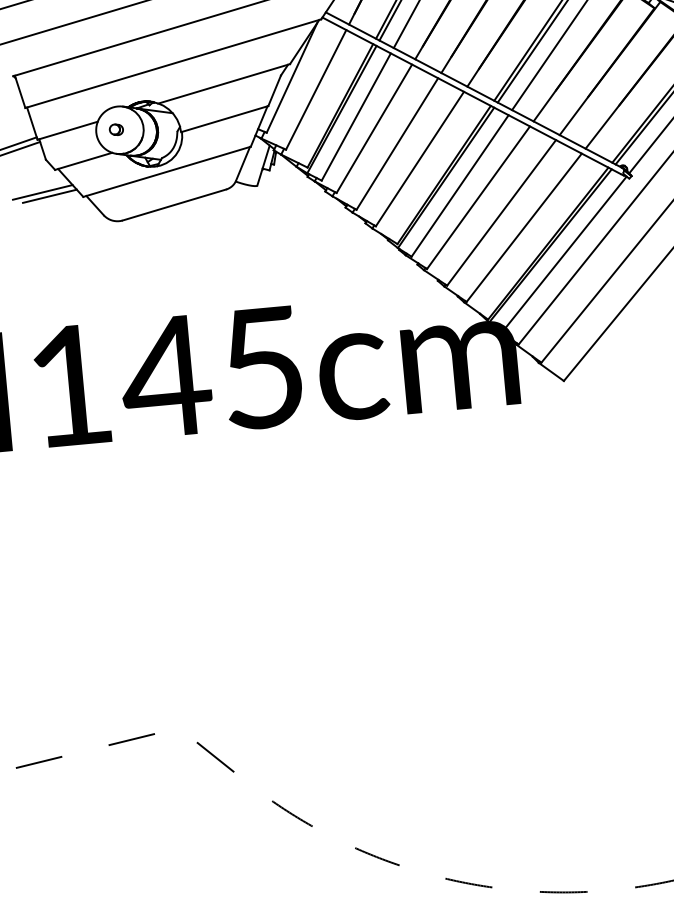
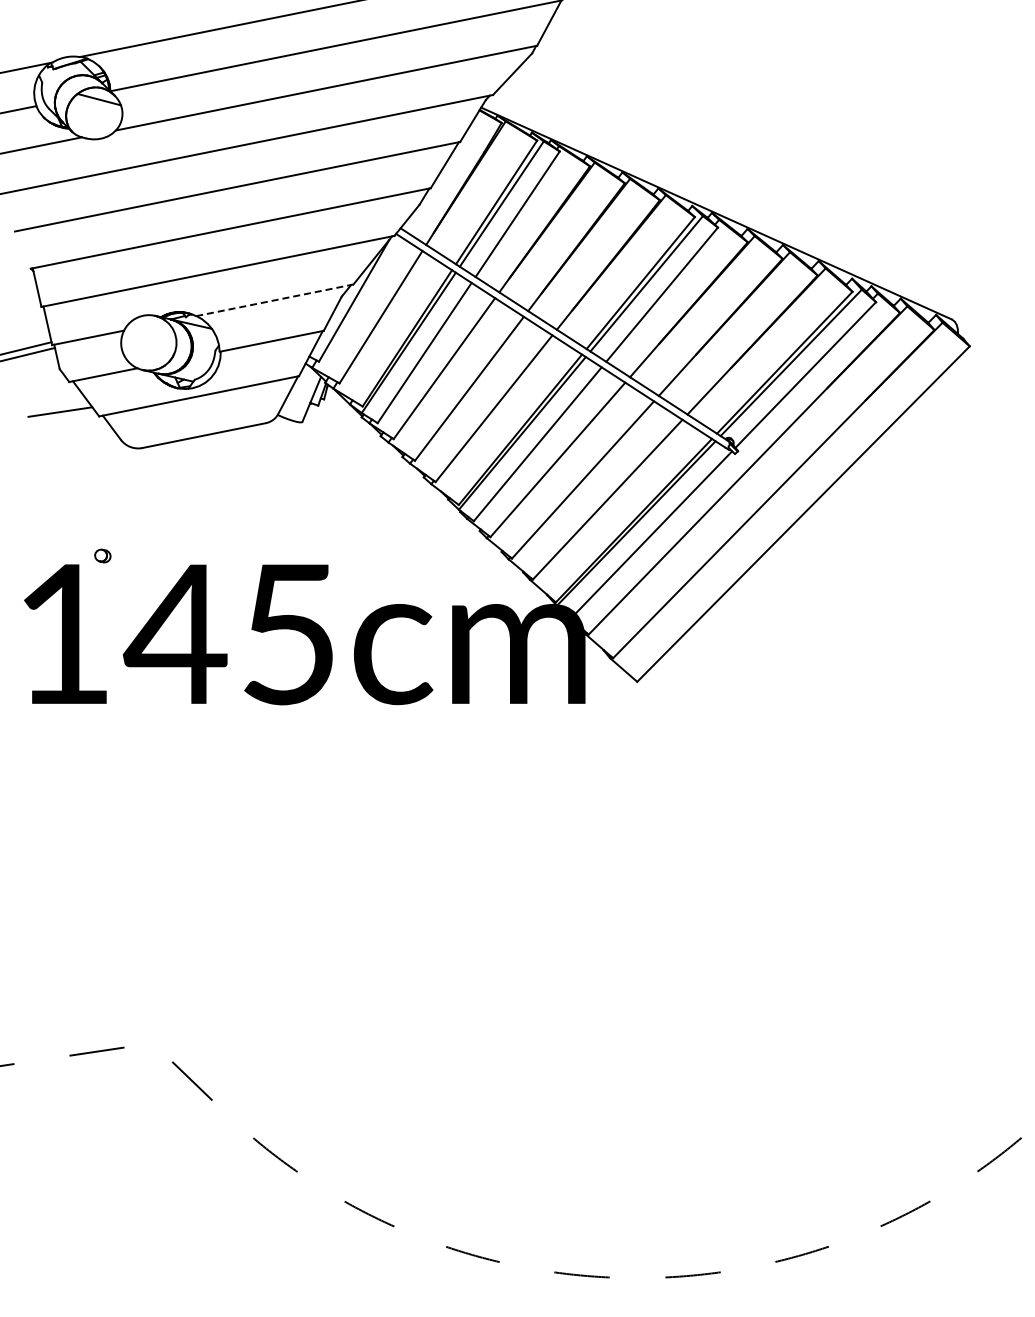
line: (224, 83) -> (275, 300), solid -> dashed
part: (116, 129) -> (102, 555), moved
line: (42, 192) -> (52, 406), removed

